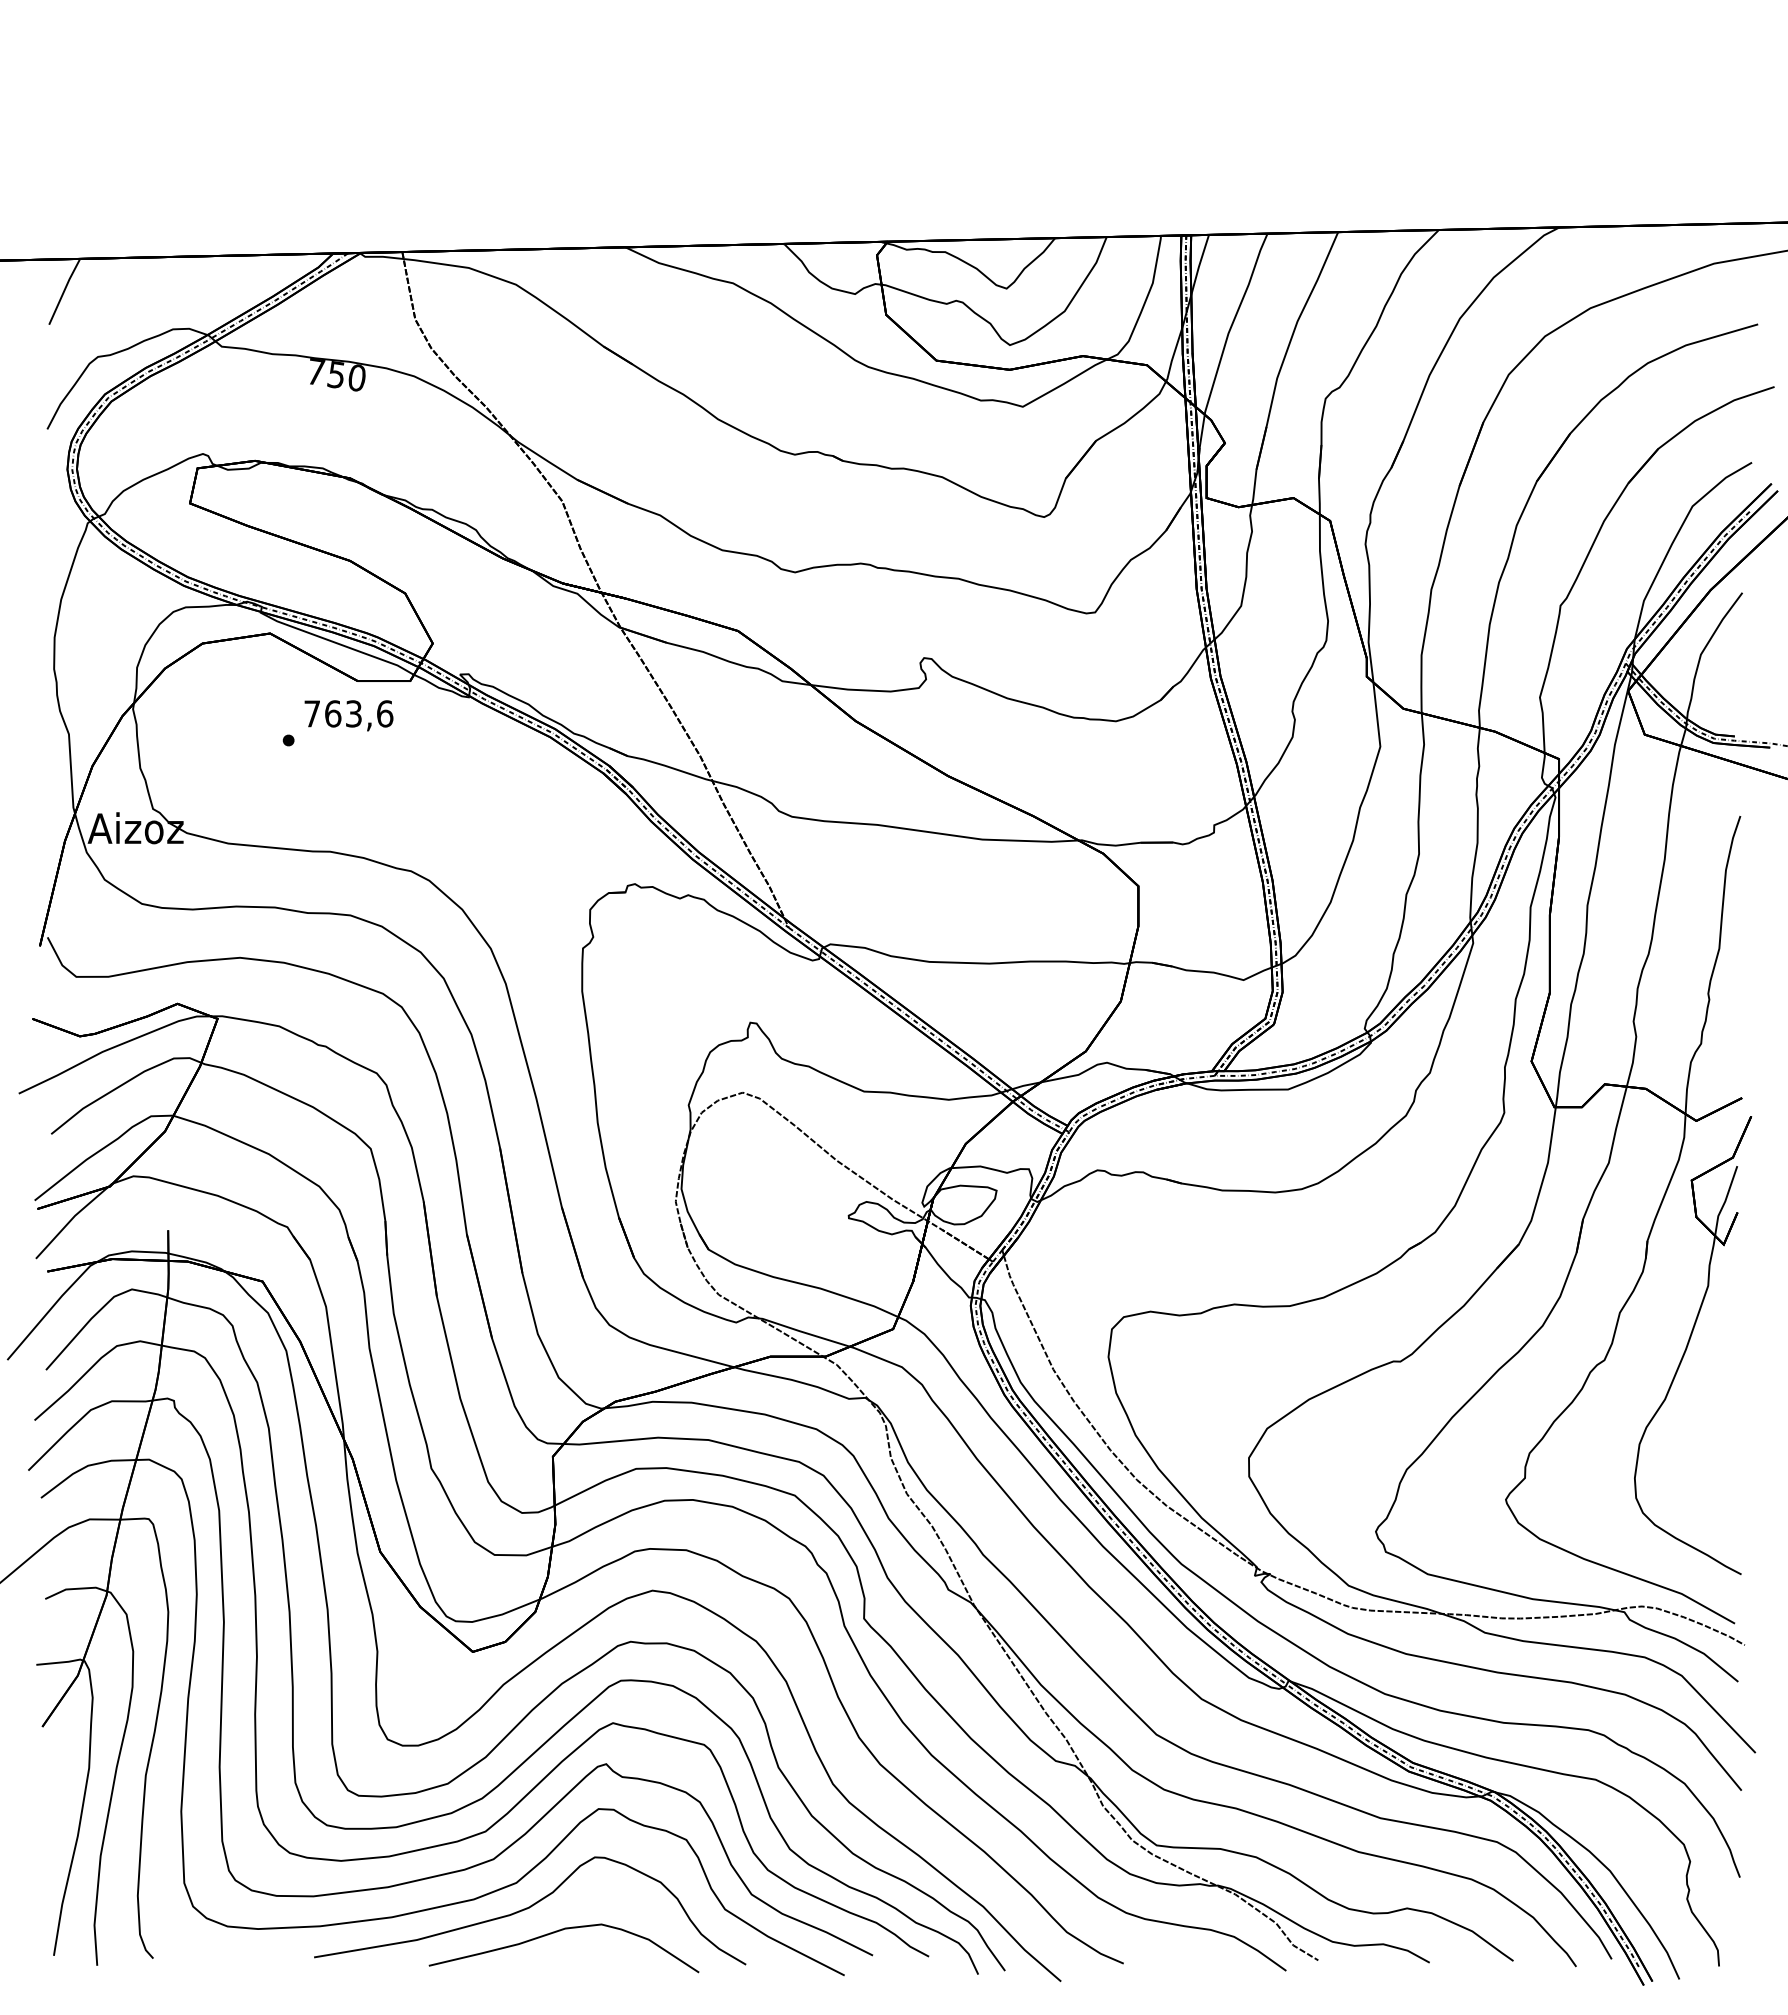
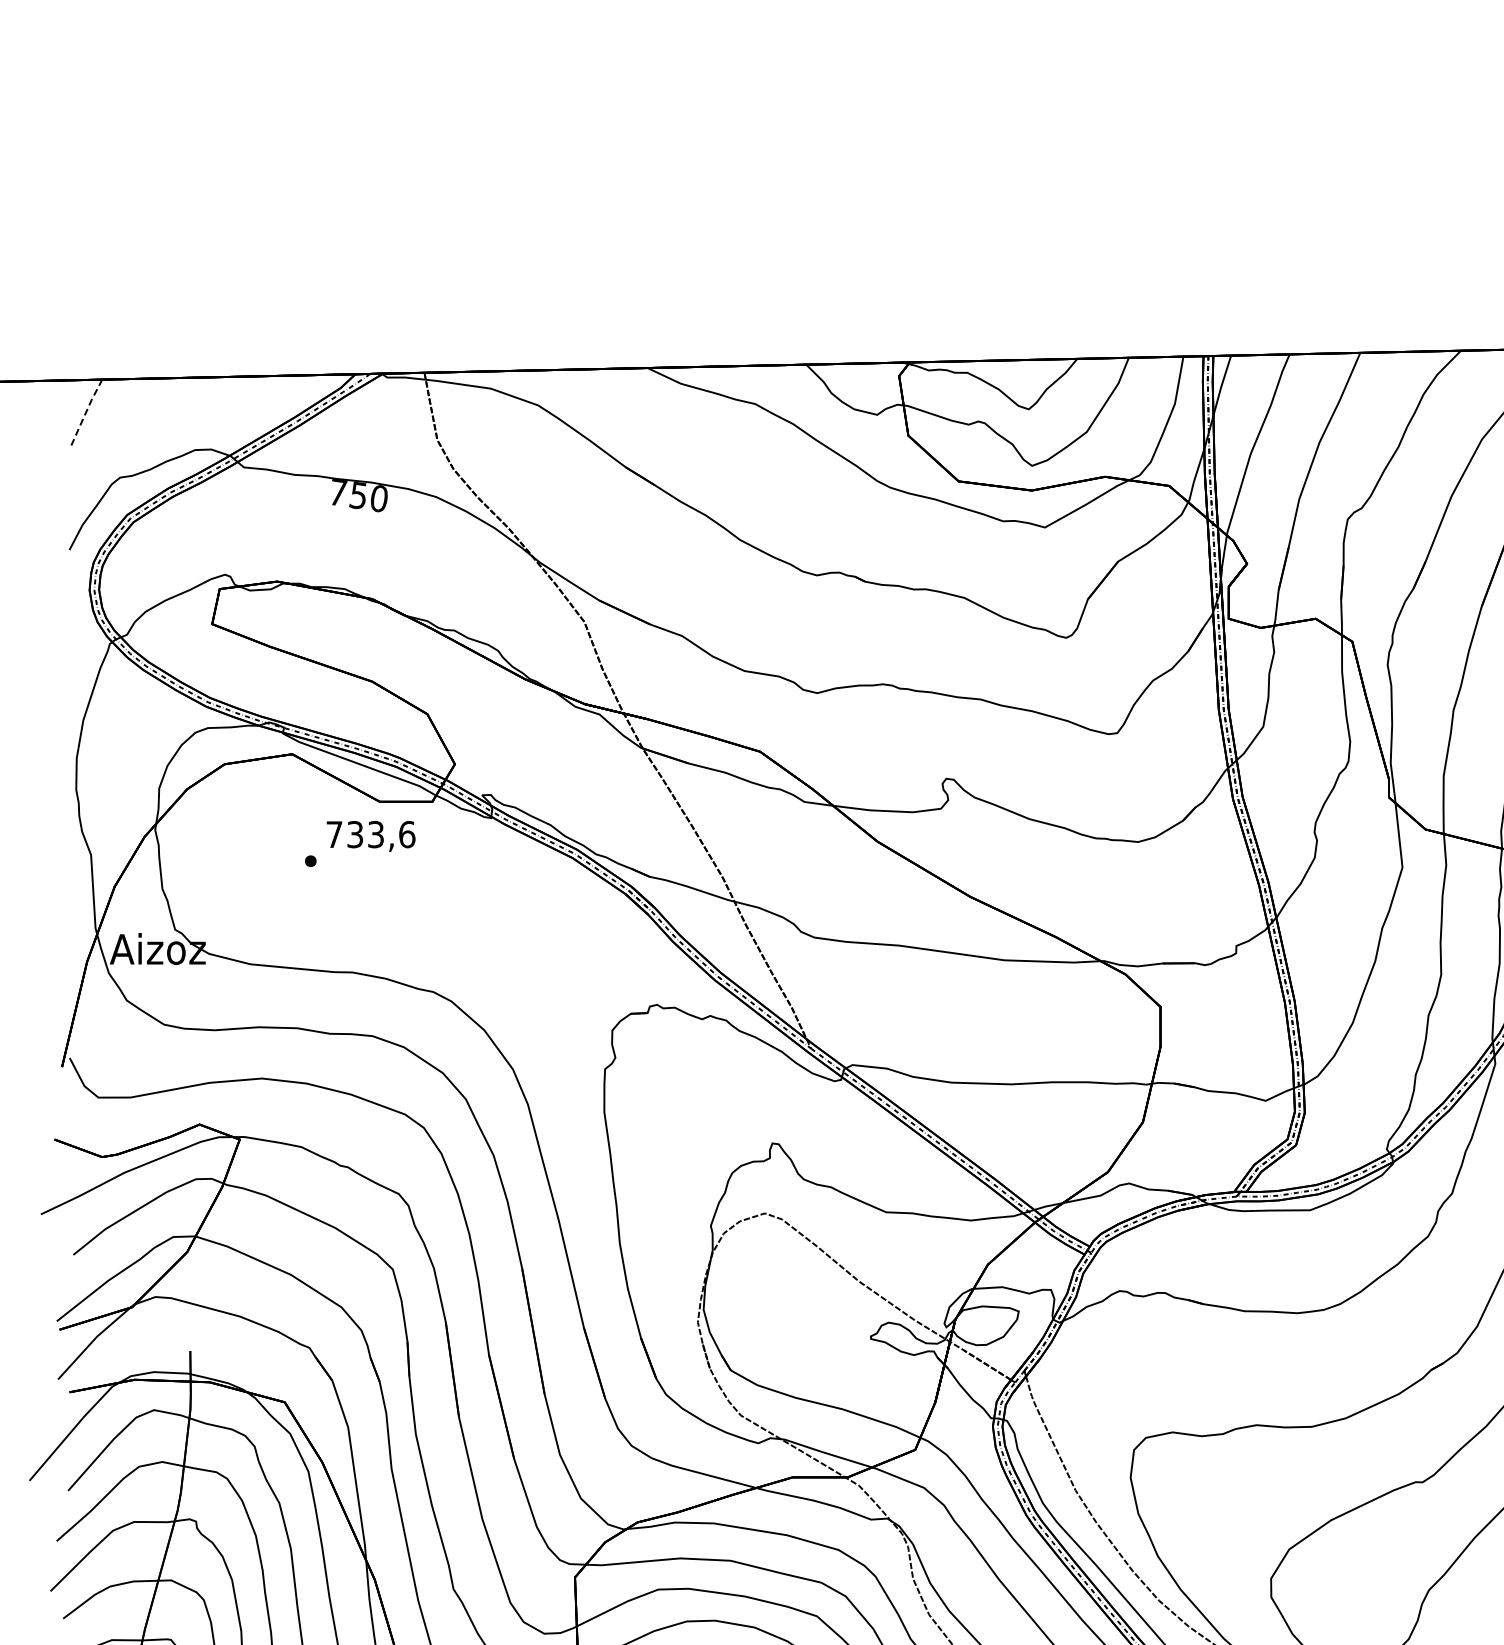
line: (64, 290) -> (86, 411), solid -> dashed
text: (333, 713) -> (355, 834), 763,6 -> 733,6

